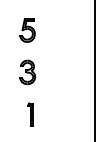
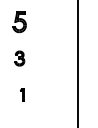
part: (27, 72) -> (19, 58), size x0.7
part: (30, 113) -> (22, 94), size x0.6

